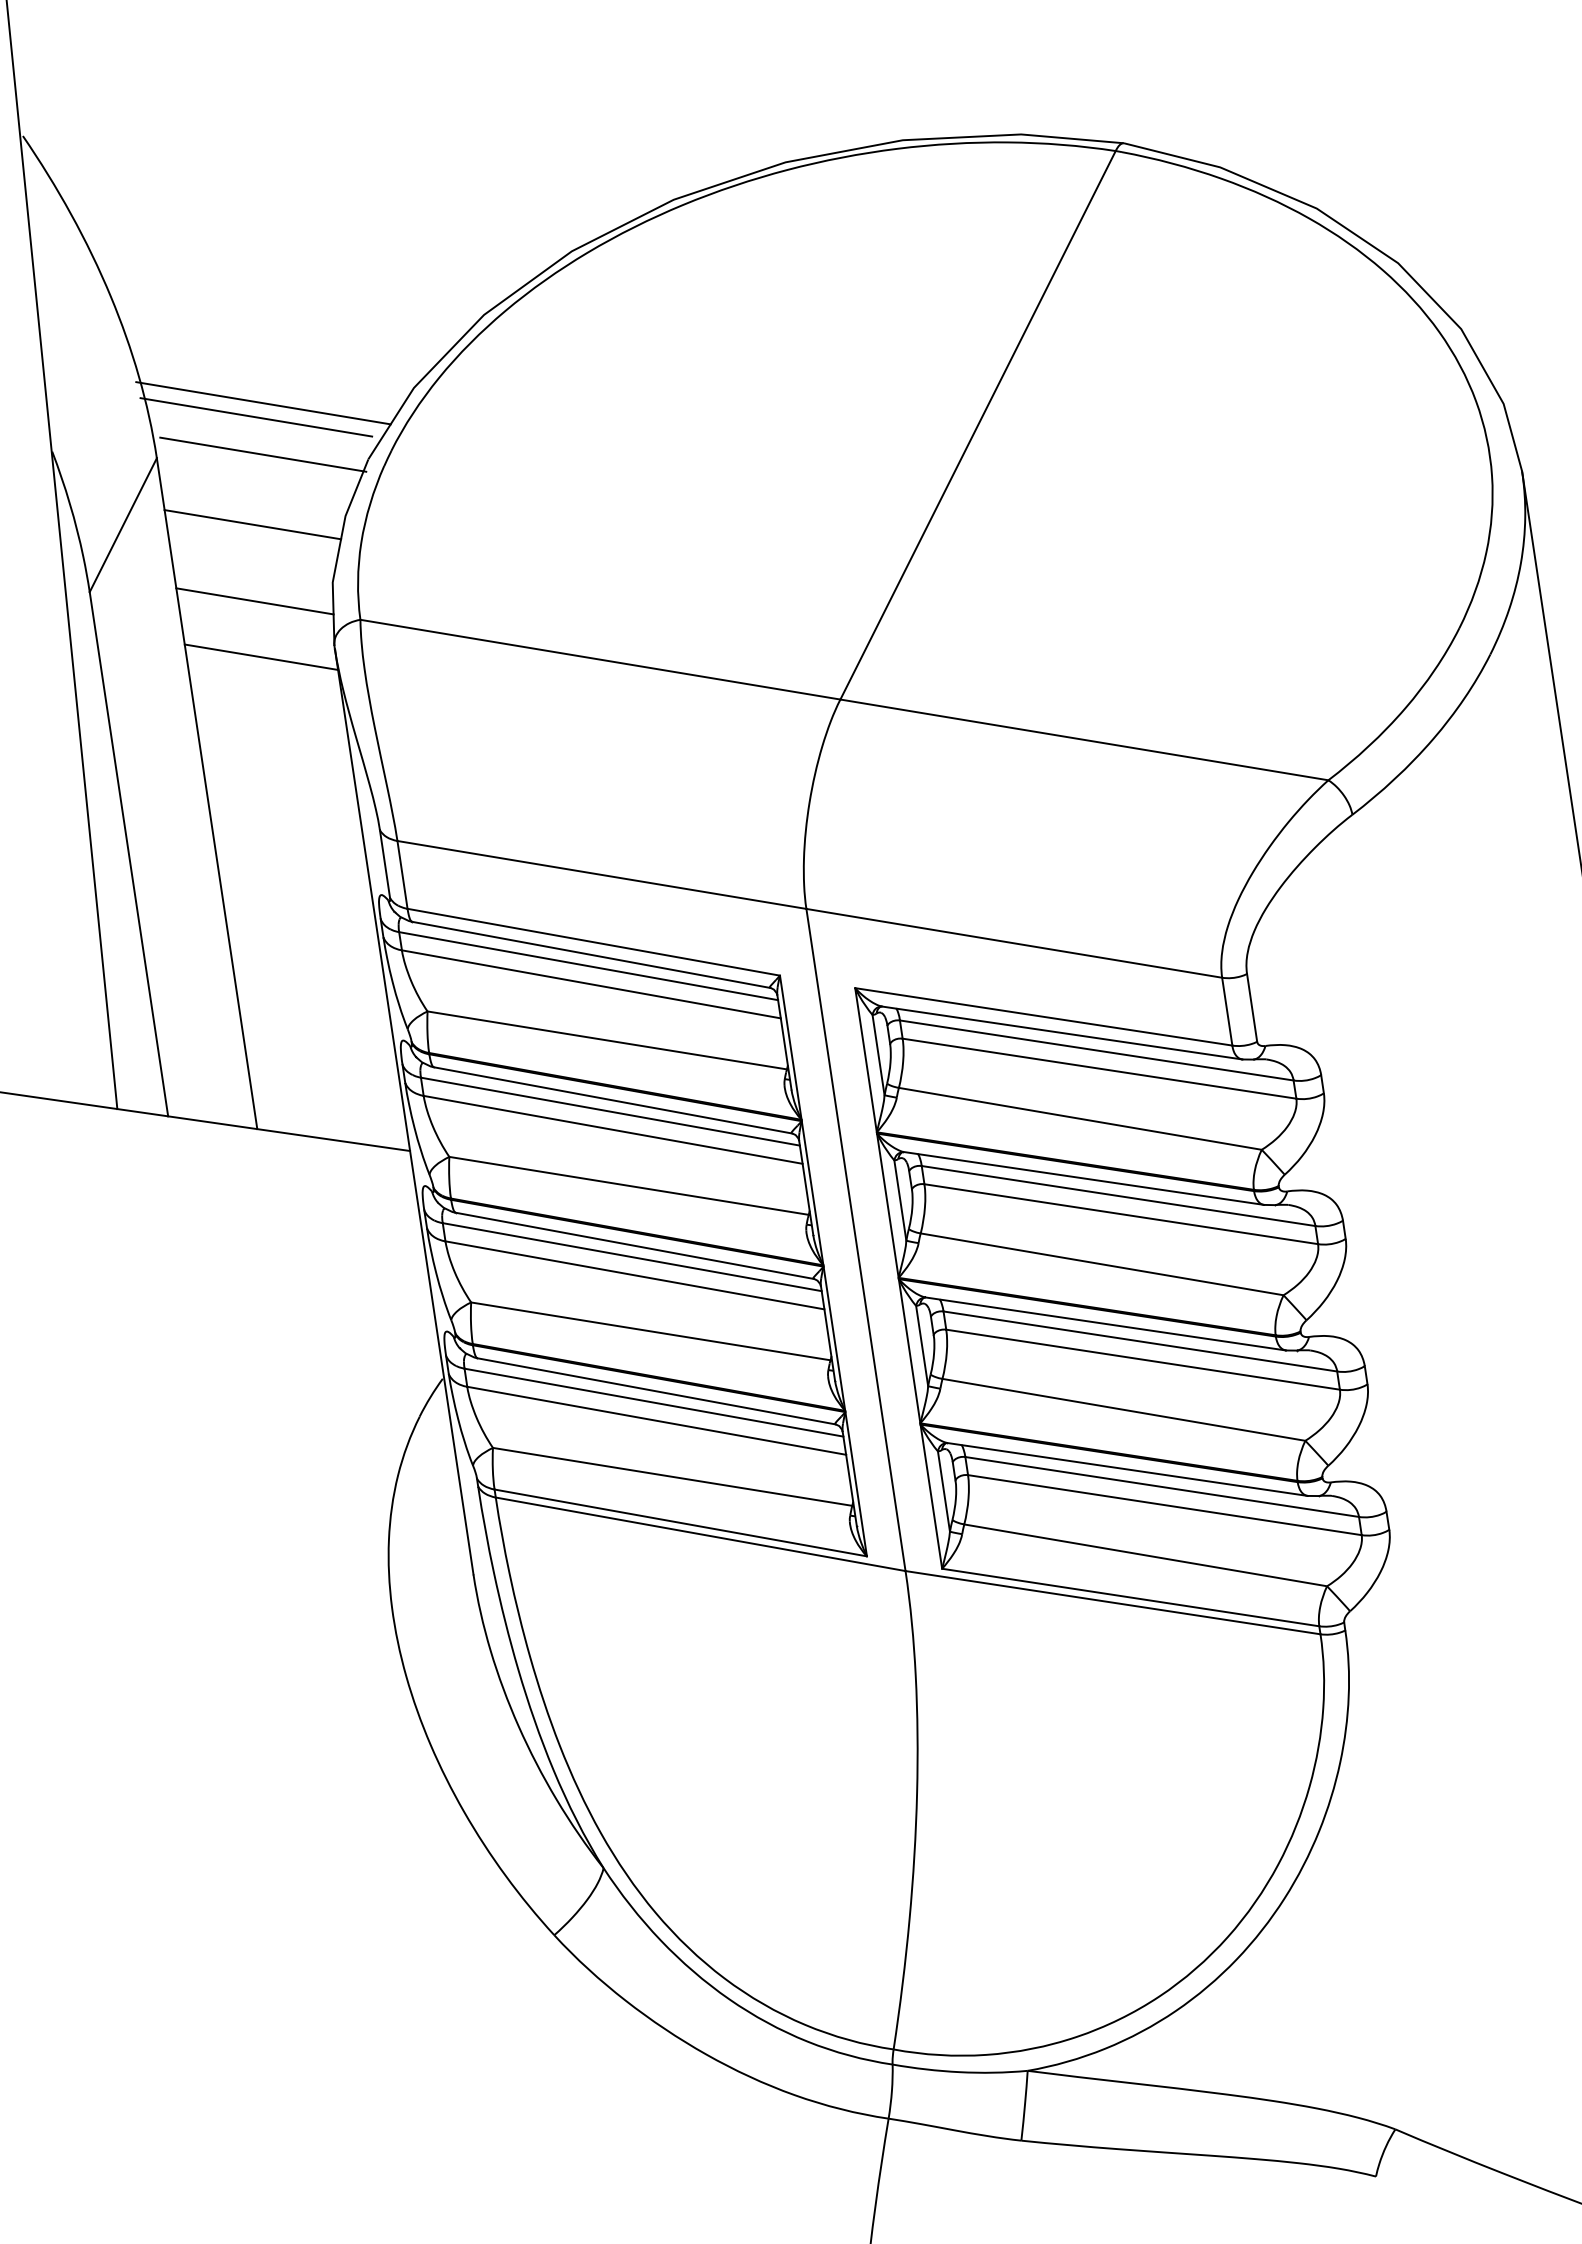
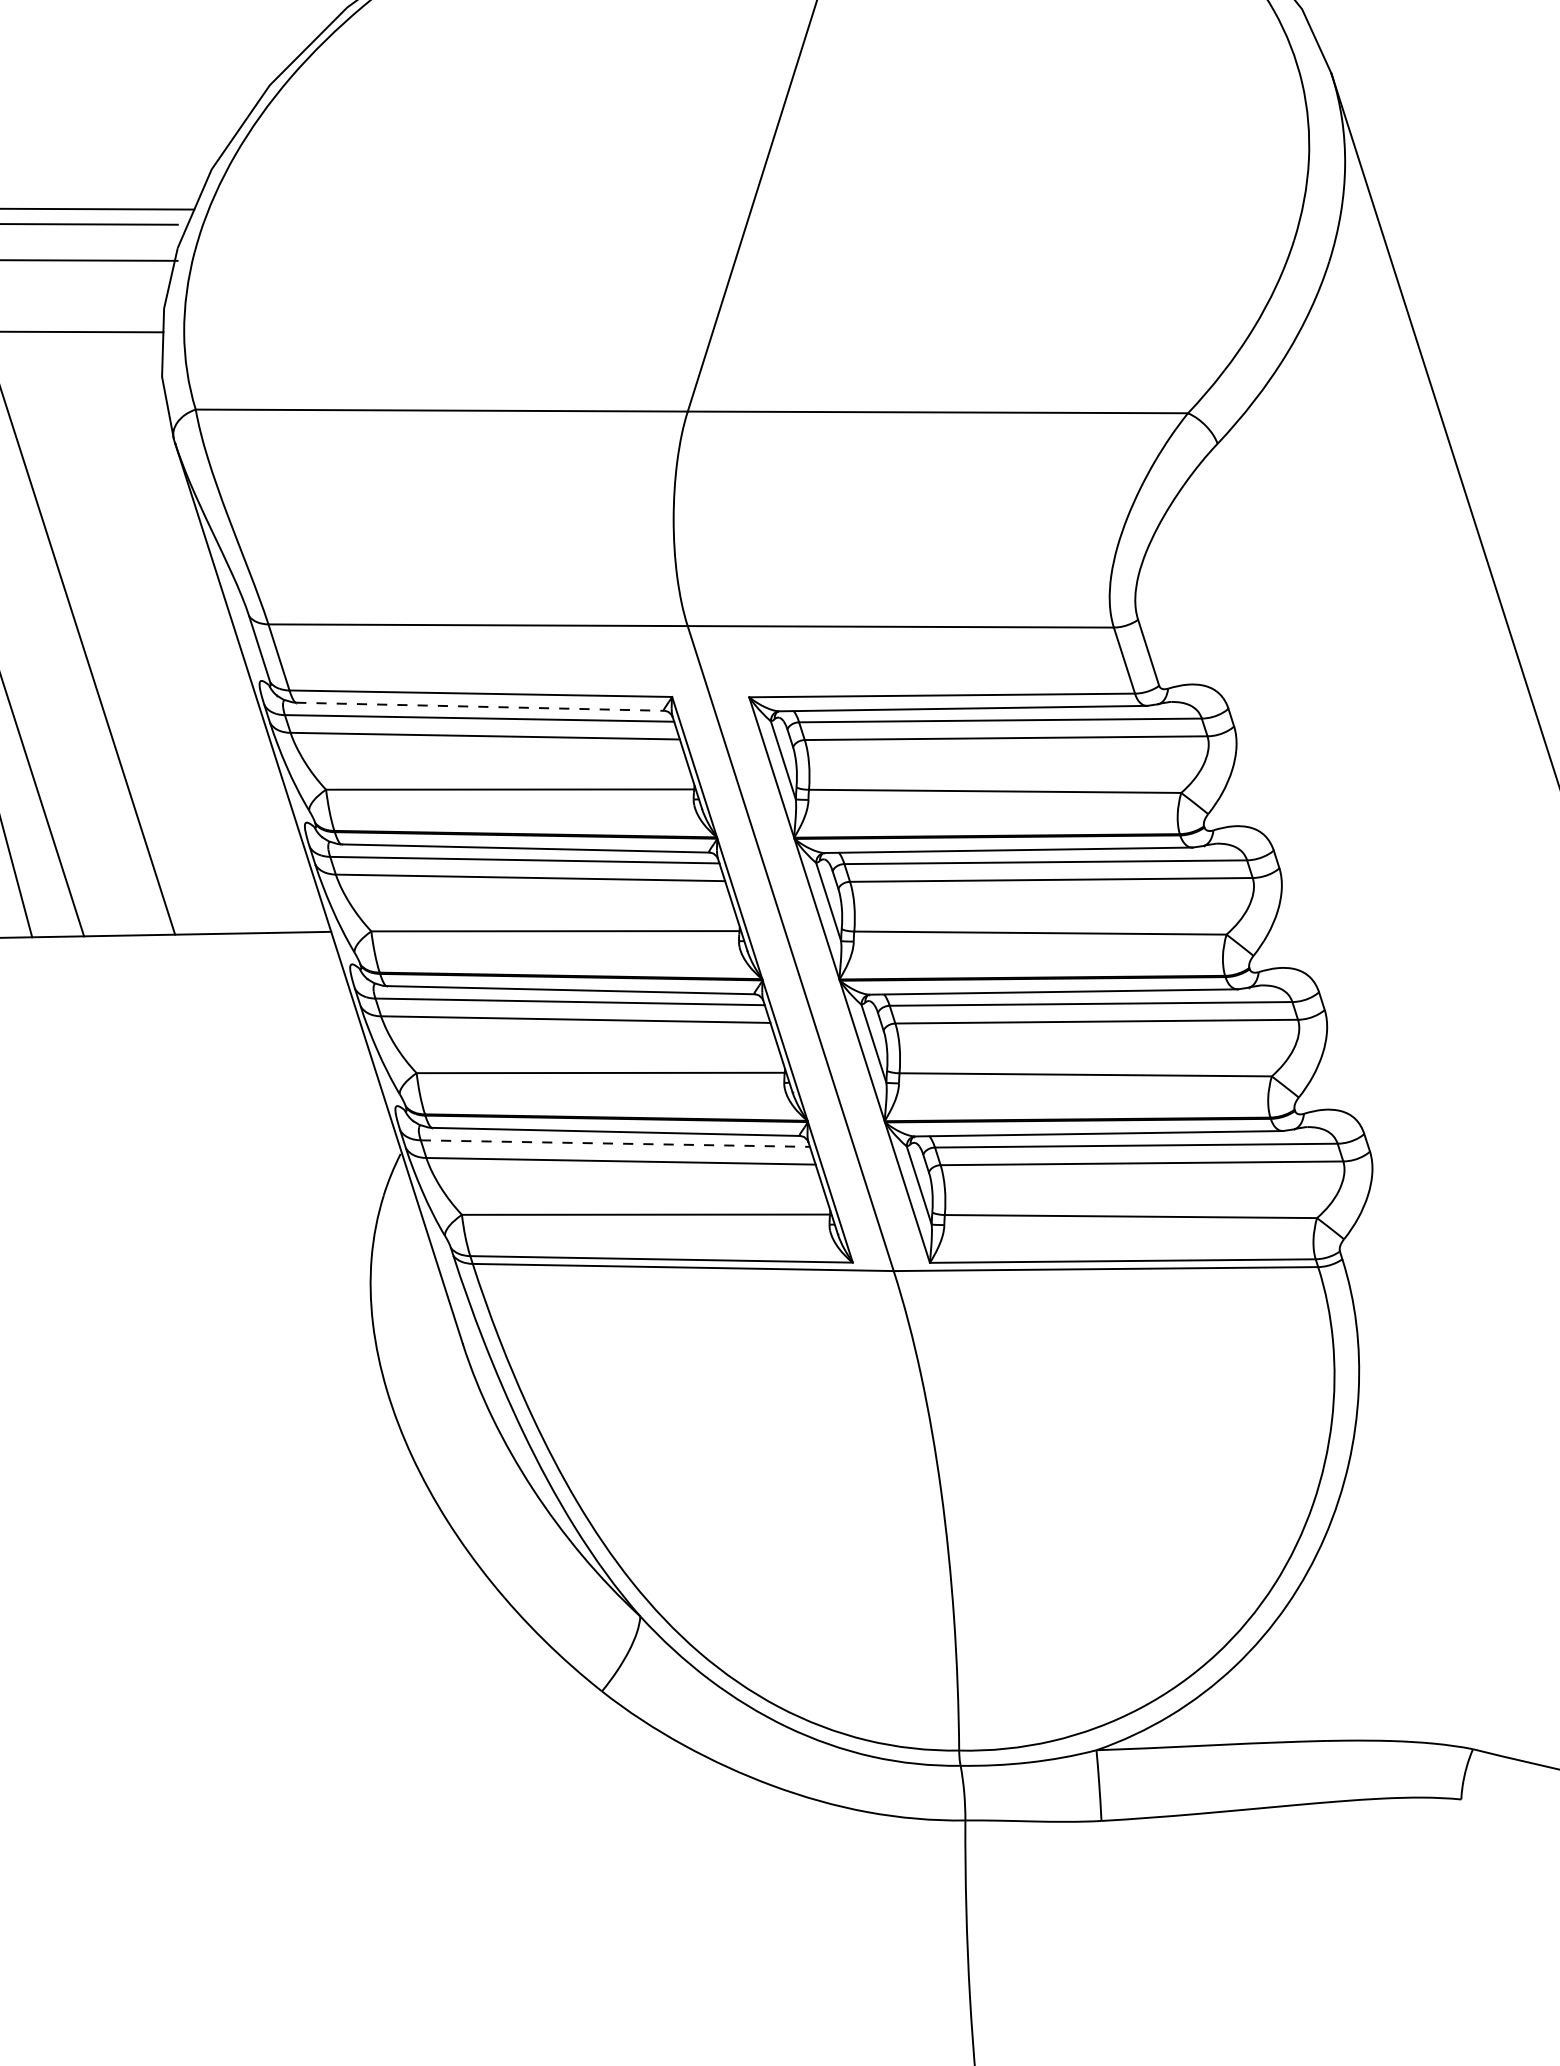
line: (254, 601) -> (87, 408), removed
line: (261, 656) -> (102, 462), removed
line: (591, 954) -> (480, 706), solid -> dashed
line: (654, 1402) -> (615, 1143), solid -> dashed

